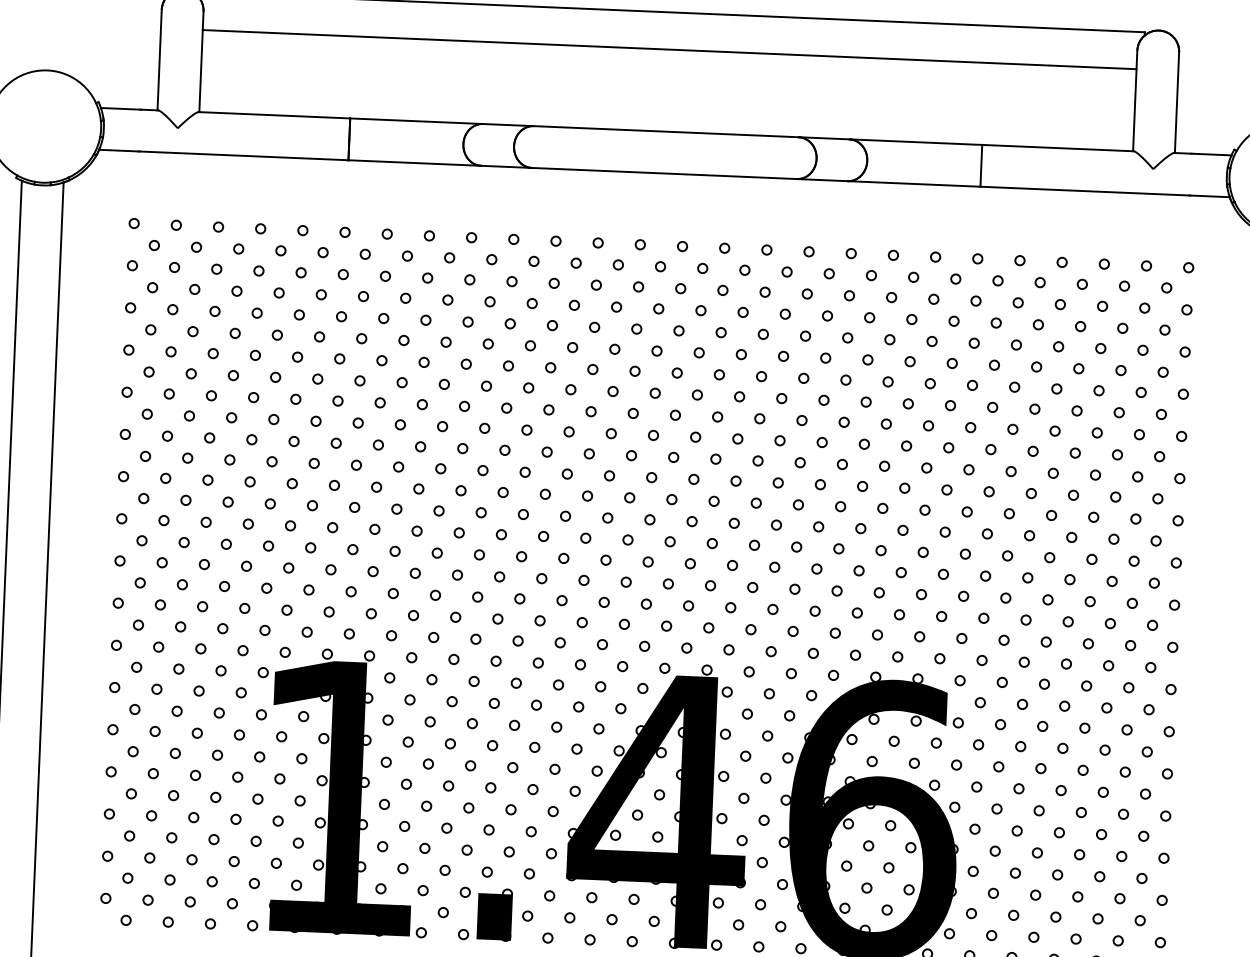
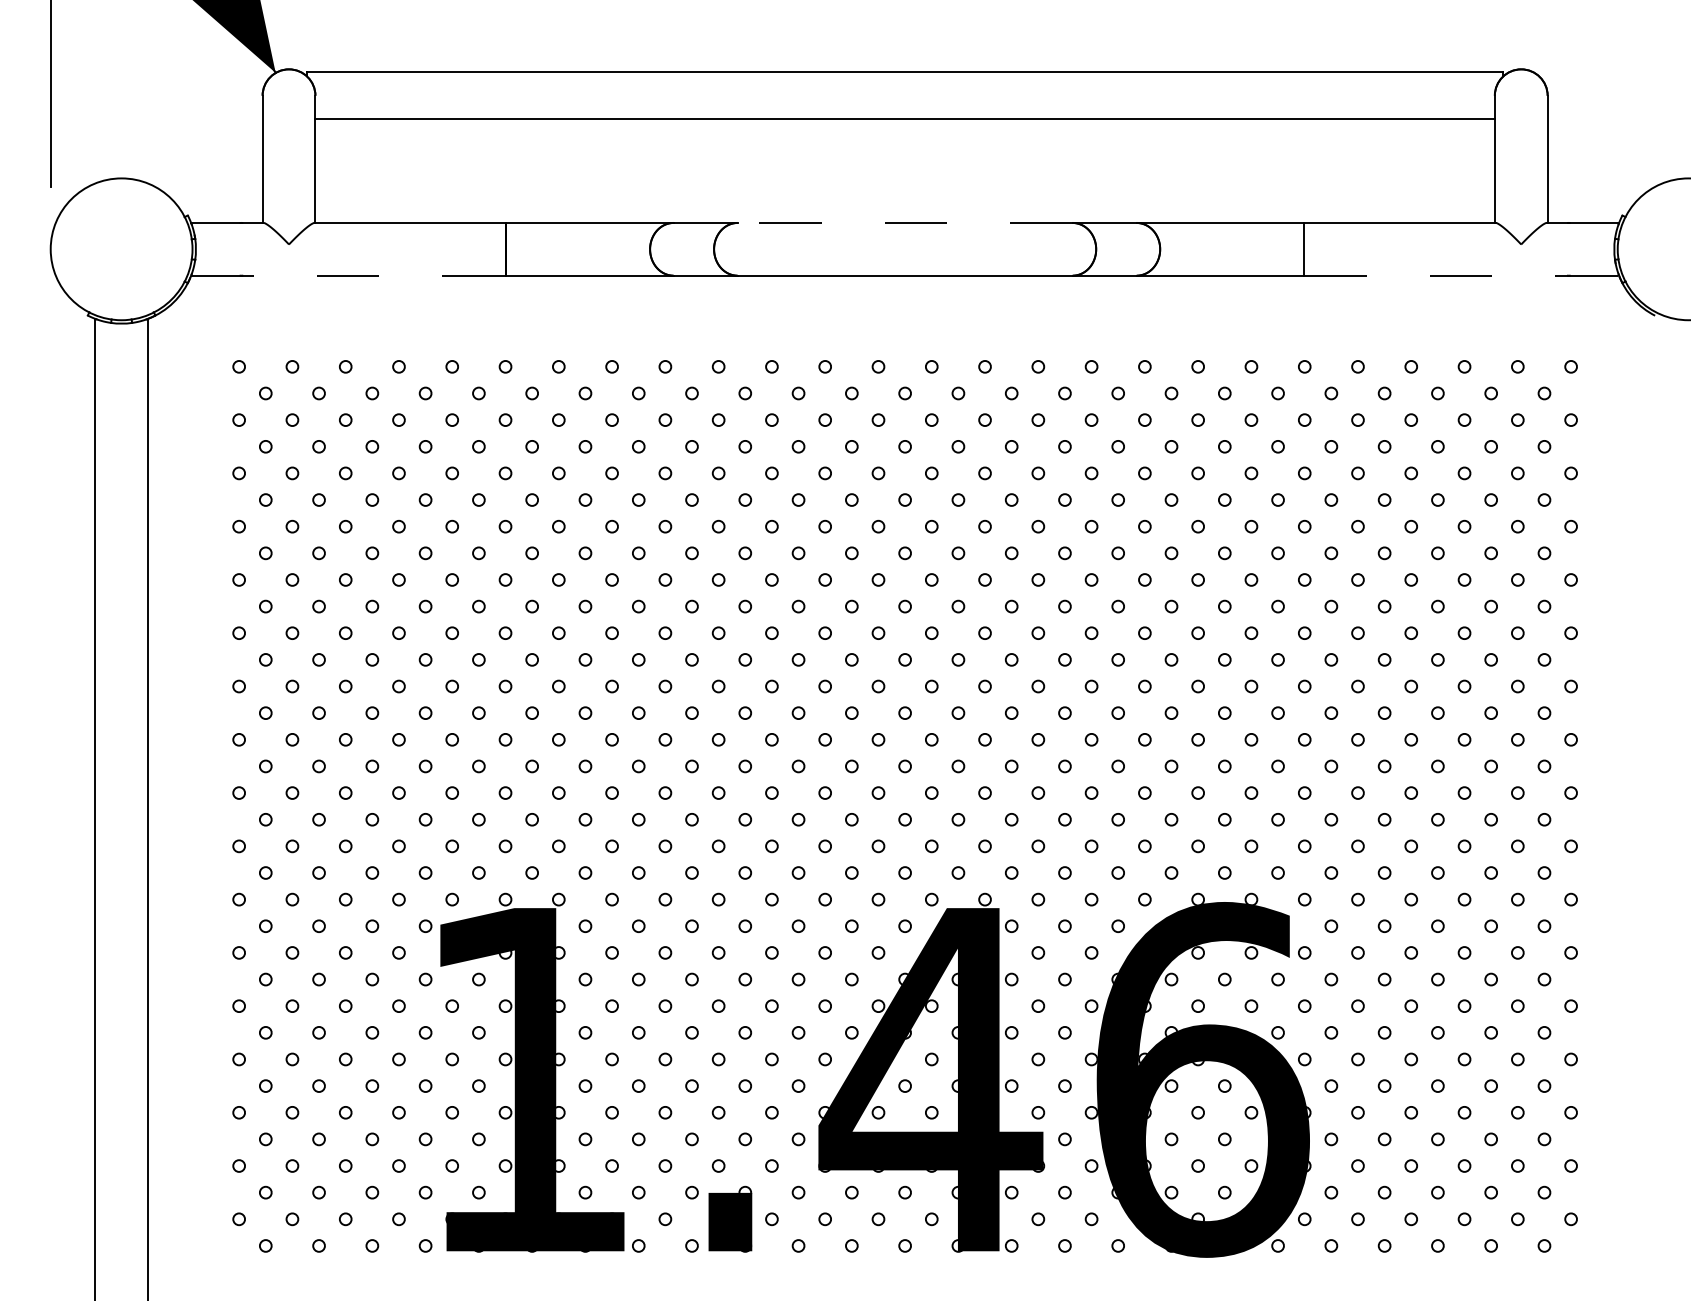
line: (666, 131) -> (905, 222), solid -> dashed
line: (224, 154) -> (349, 275), solid -> dashed
line: (1105, 191) -> (1462, 275), solid -> dashed

